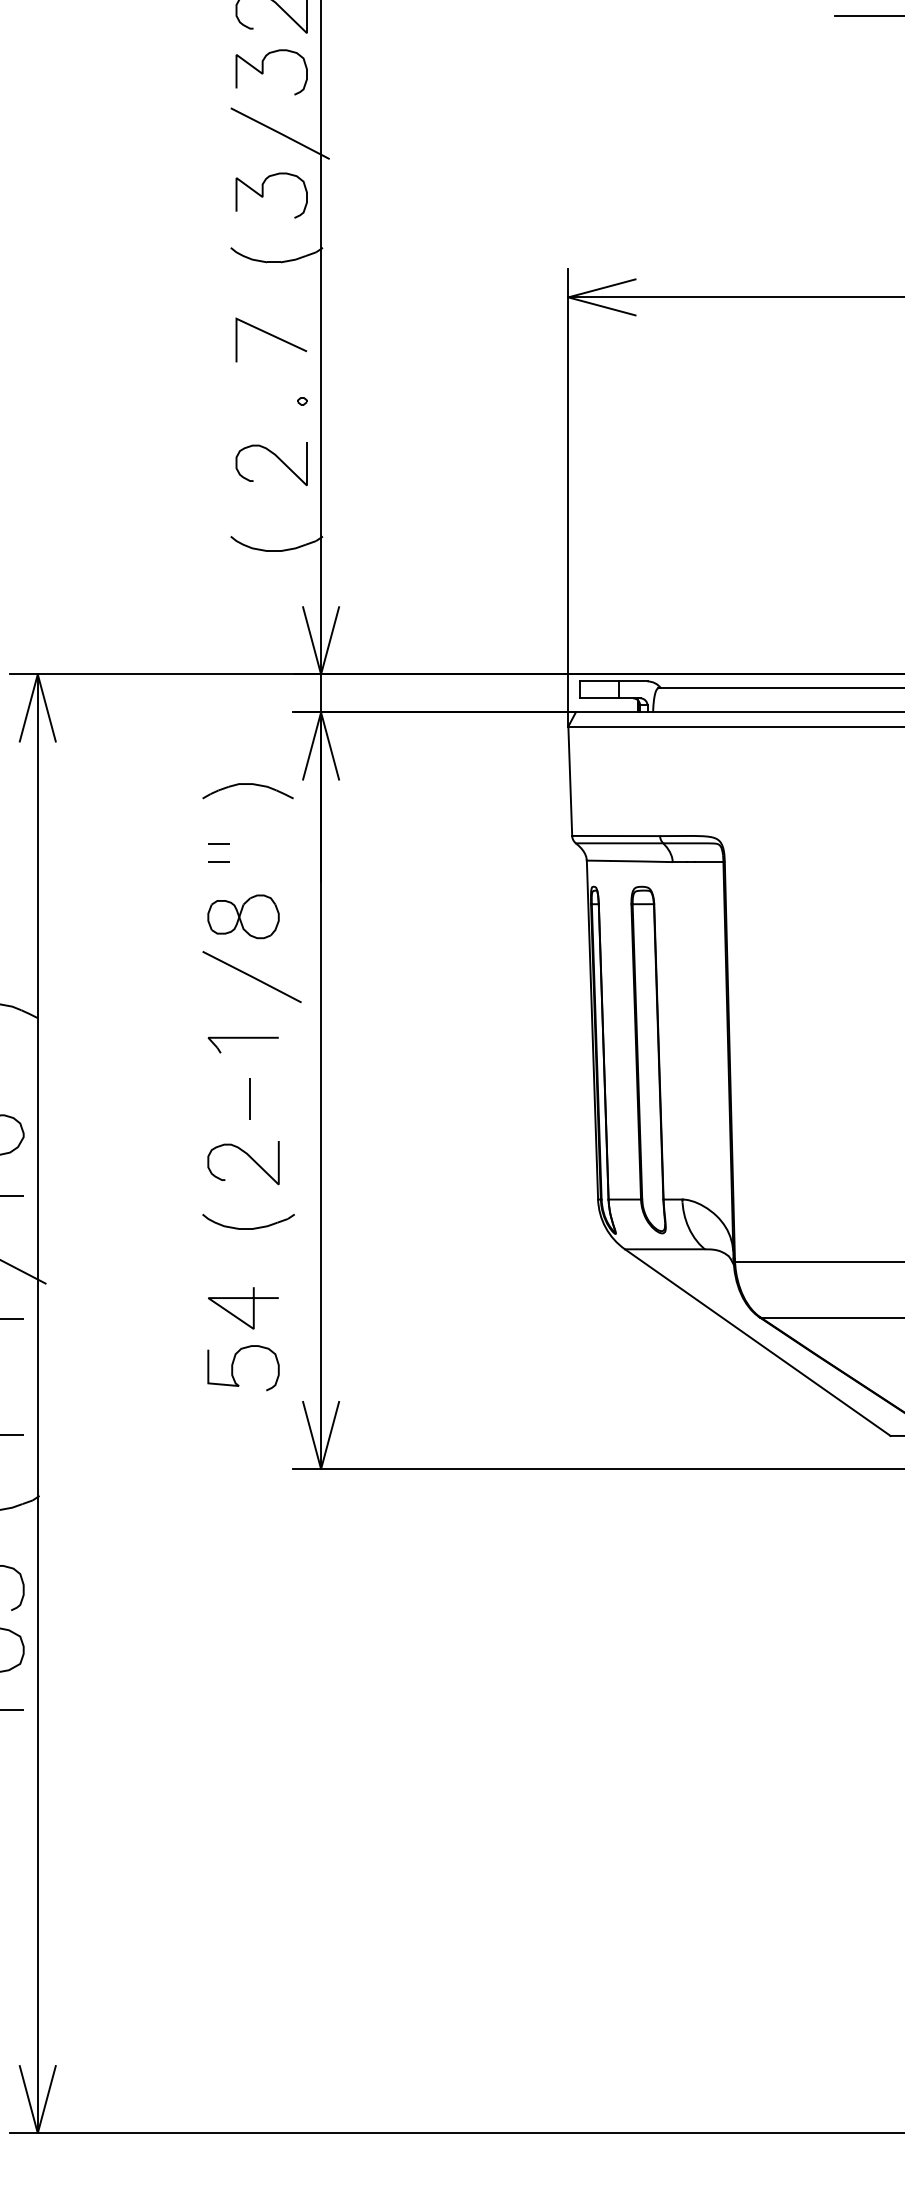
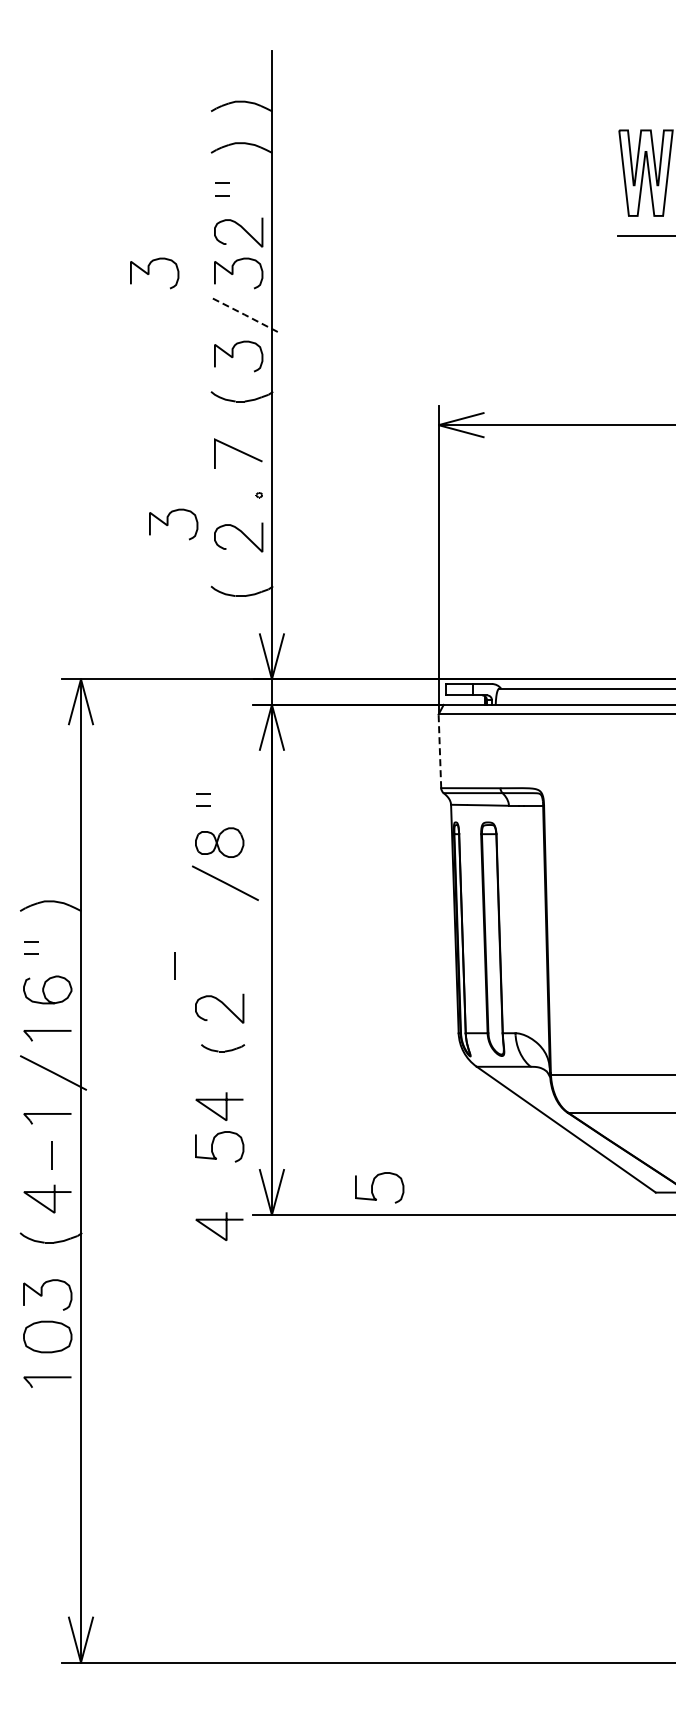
curve: (139, 72) -> (149, 273), added
line: (280, 133) -> (244, 314), solid -> dashed
curve: (167, 444) -> (168, 524), added
line: (569, 781) -> (439, 751), solid -> dashed
part: (247, 790) -> (222, 757), removed
part: (243, 1044) -> (219, 928), removed
line: (249, 1099) -> (174, 965), moved
part: (247, 1220) -> (222, 1047), size x0.7
curve: (471, 1425) -> (373, 1185), added
line: (243, 1477) -> (219, 1220), added

